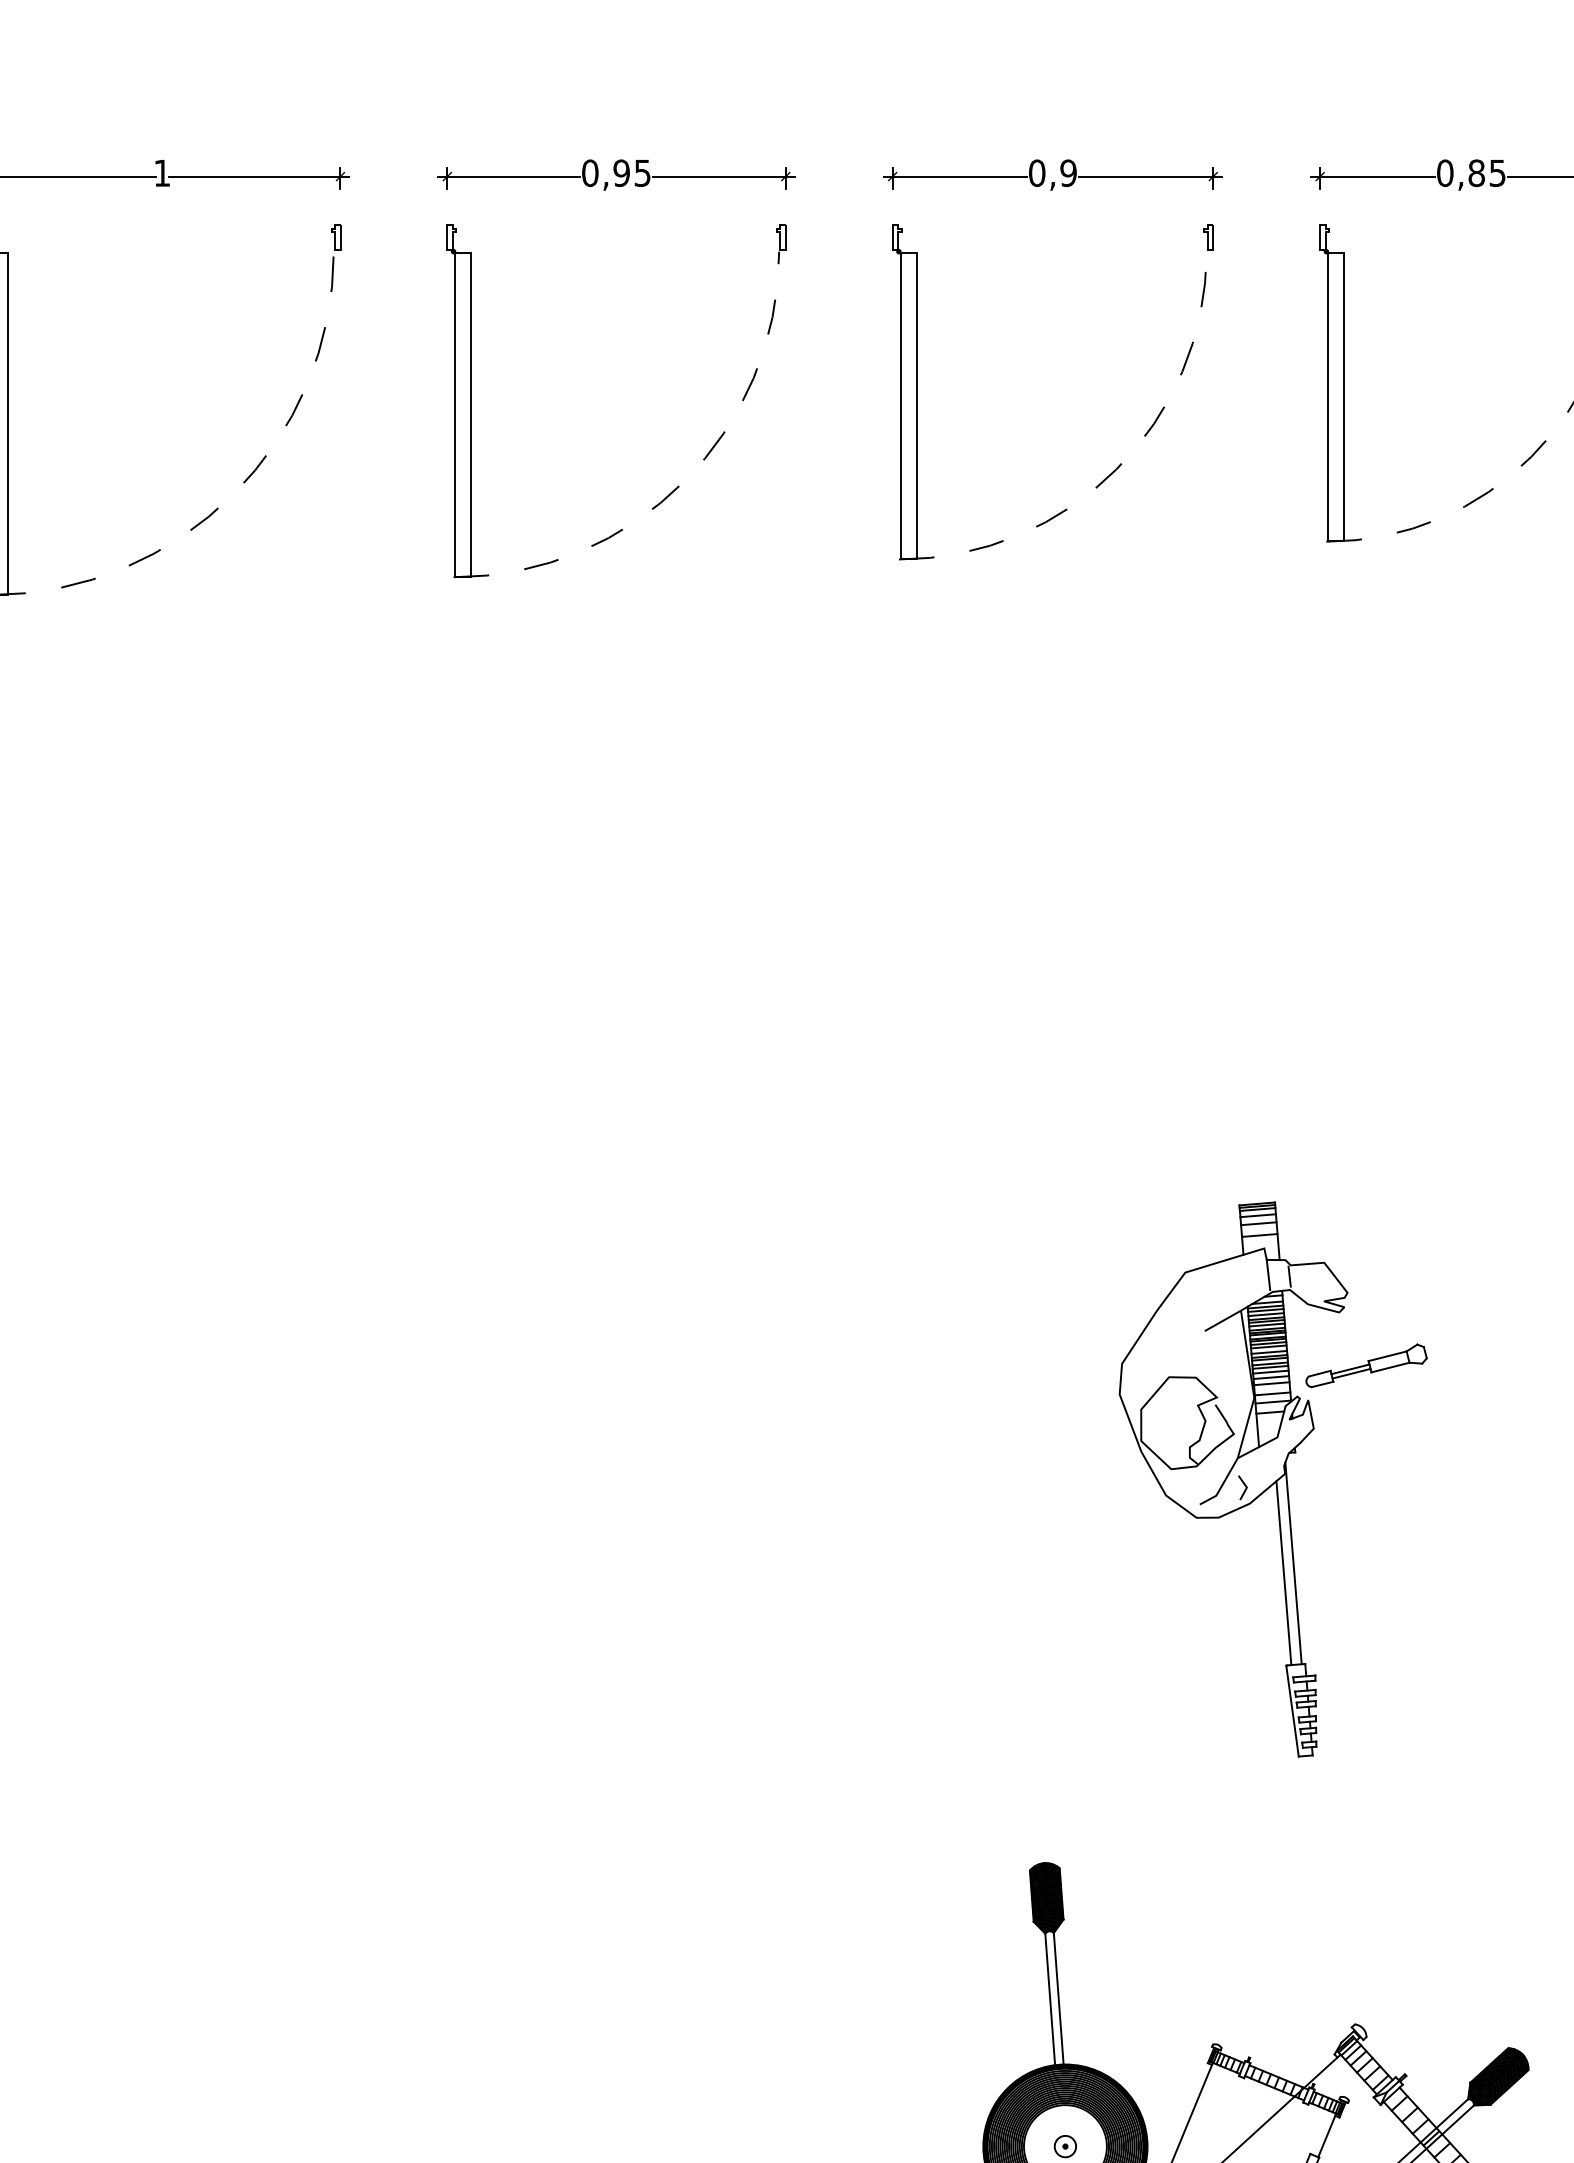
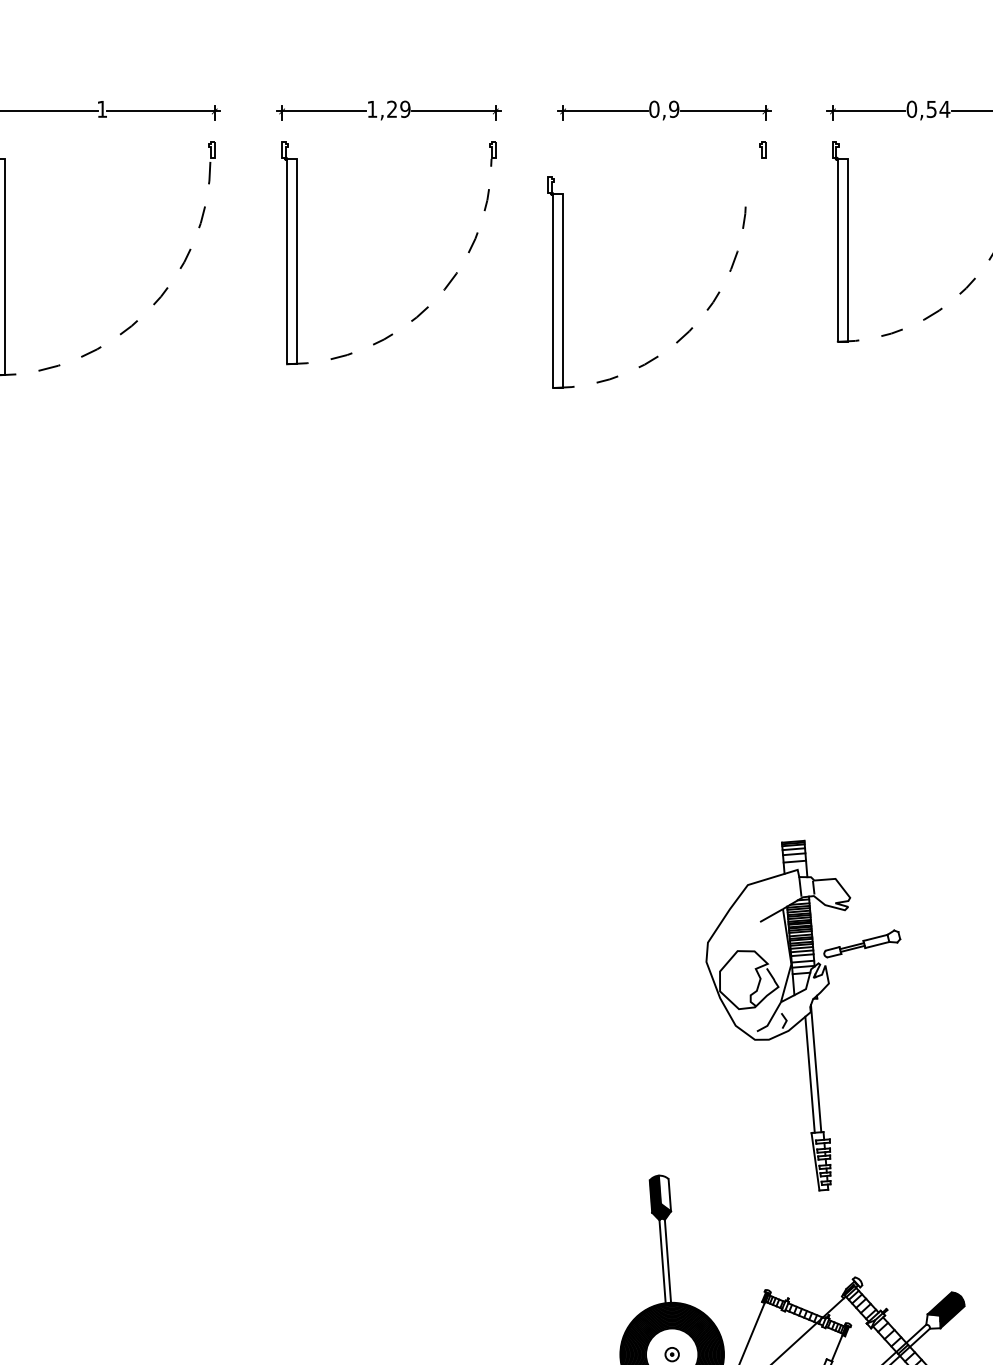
text: (615, 171) -> (388, 108), 0,95 -> 1,29
text: (1487, 171) -> (938, 108), 0,85 -> 0,54
part: (1119, 463) -> (691, 327), moved
part: (1273, 1479) -> (803, 1015), moved
hatch: (1053, 1889) -> (664, 1192), removed
hatch: (1479, 2094) -> (933, 1321), removed

